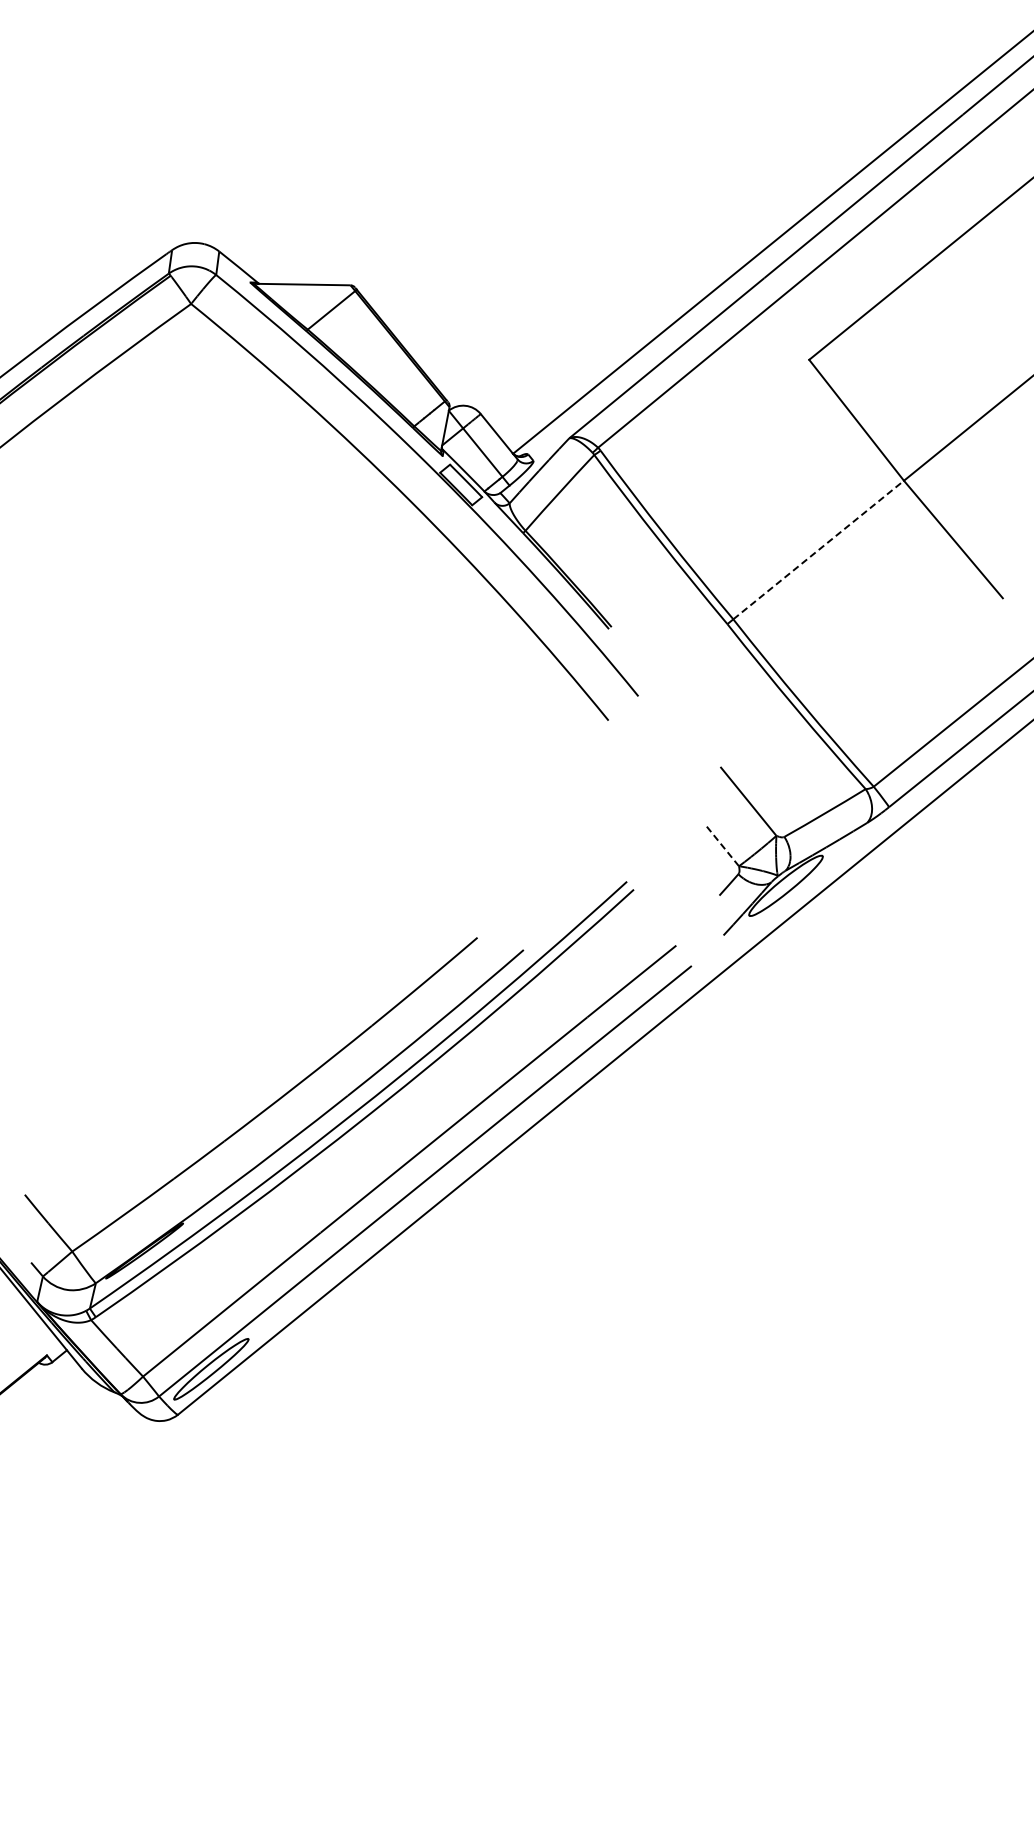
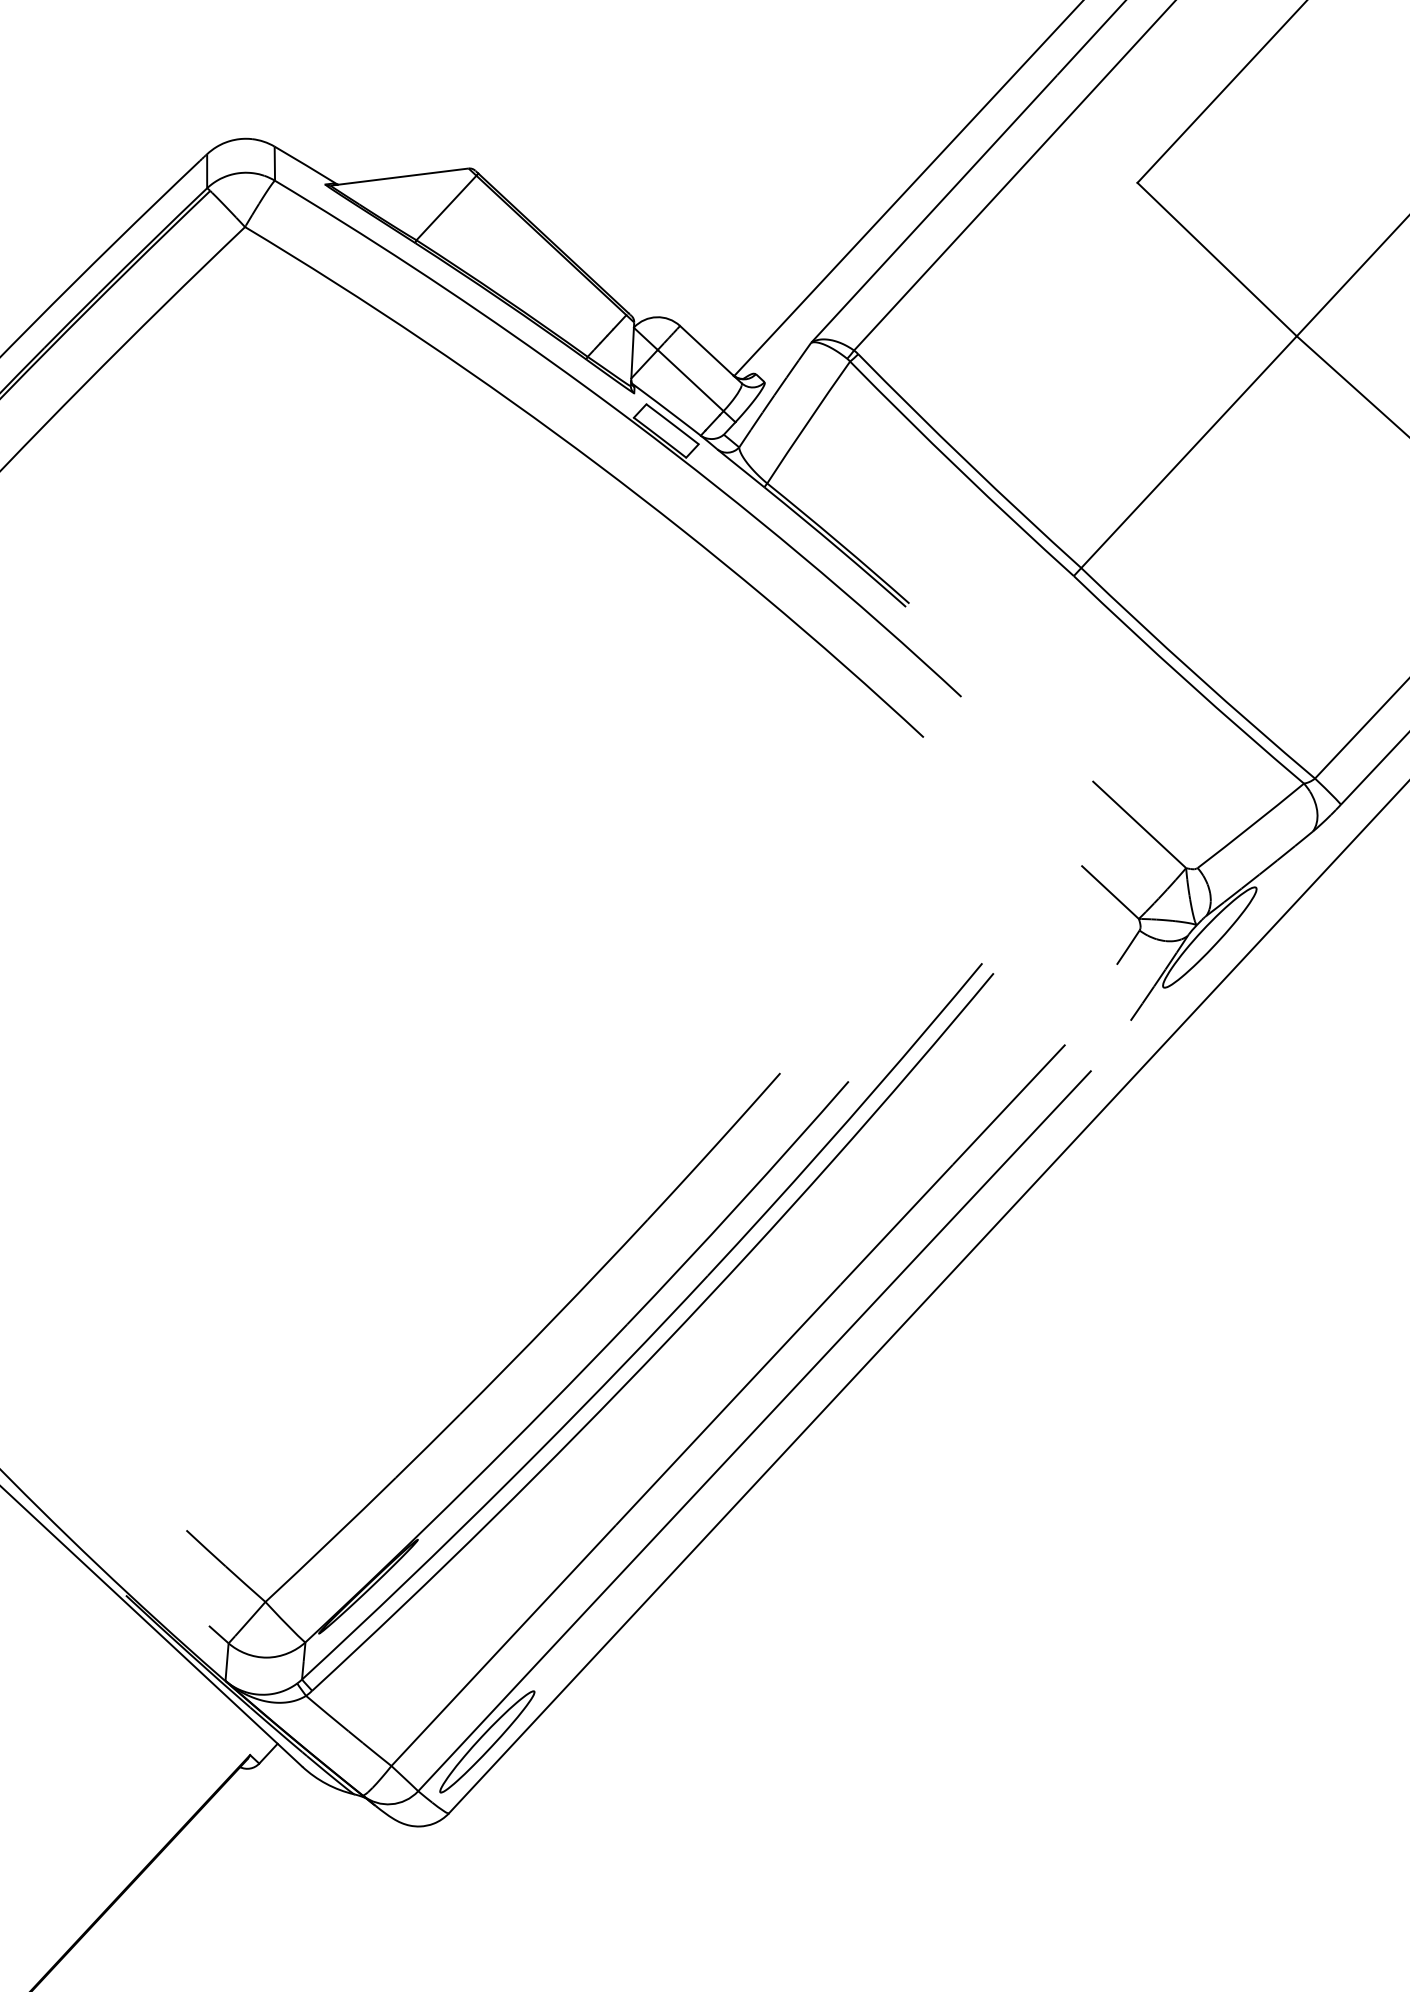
line: (818, 550) -> (1188, 452), dashed -> solid
line: (722, 845) -> (1111, 892), dashed -> solid

